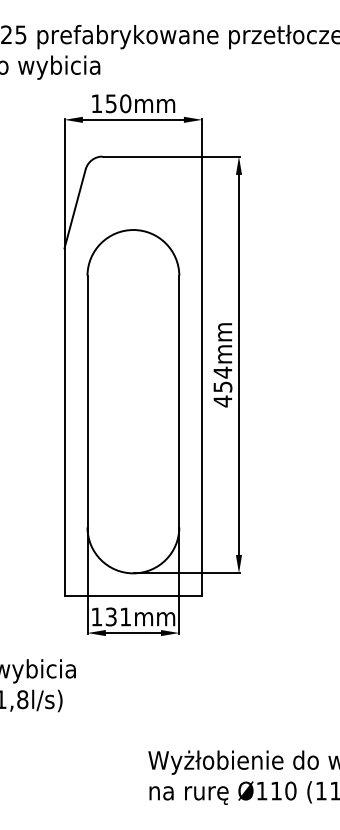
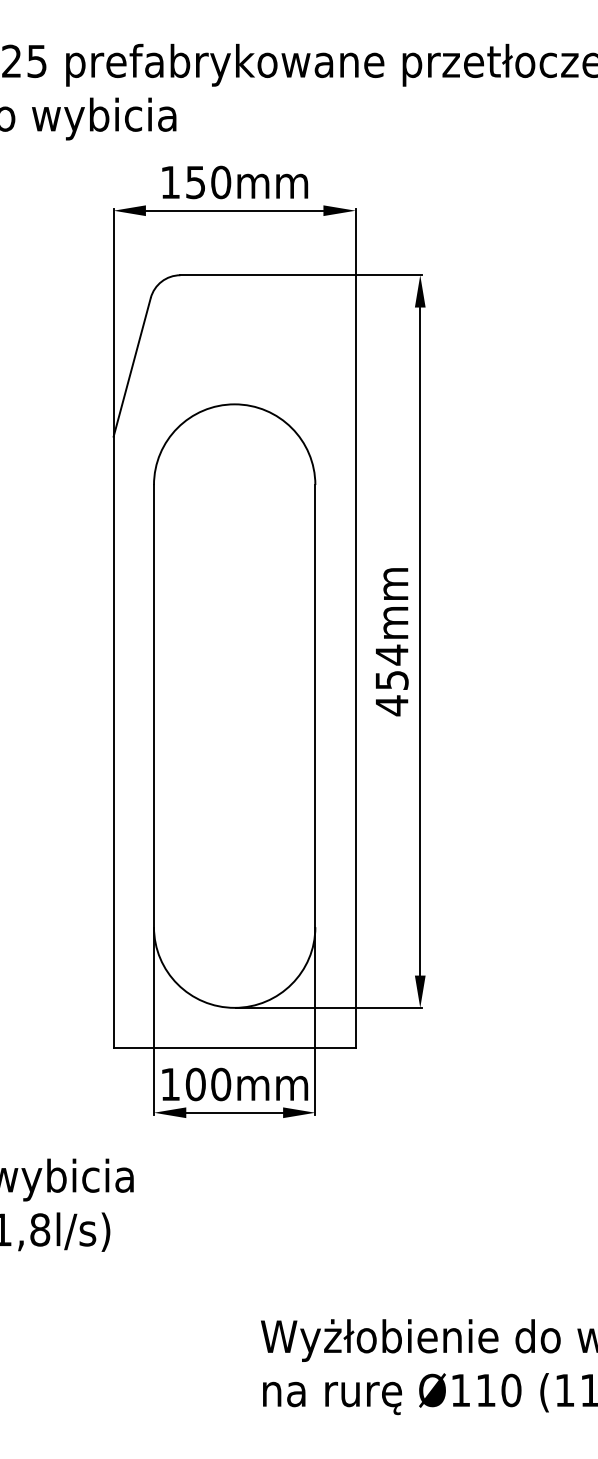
text: (118, 616) -> (208, 1083), 131mm -> 100mm

